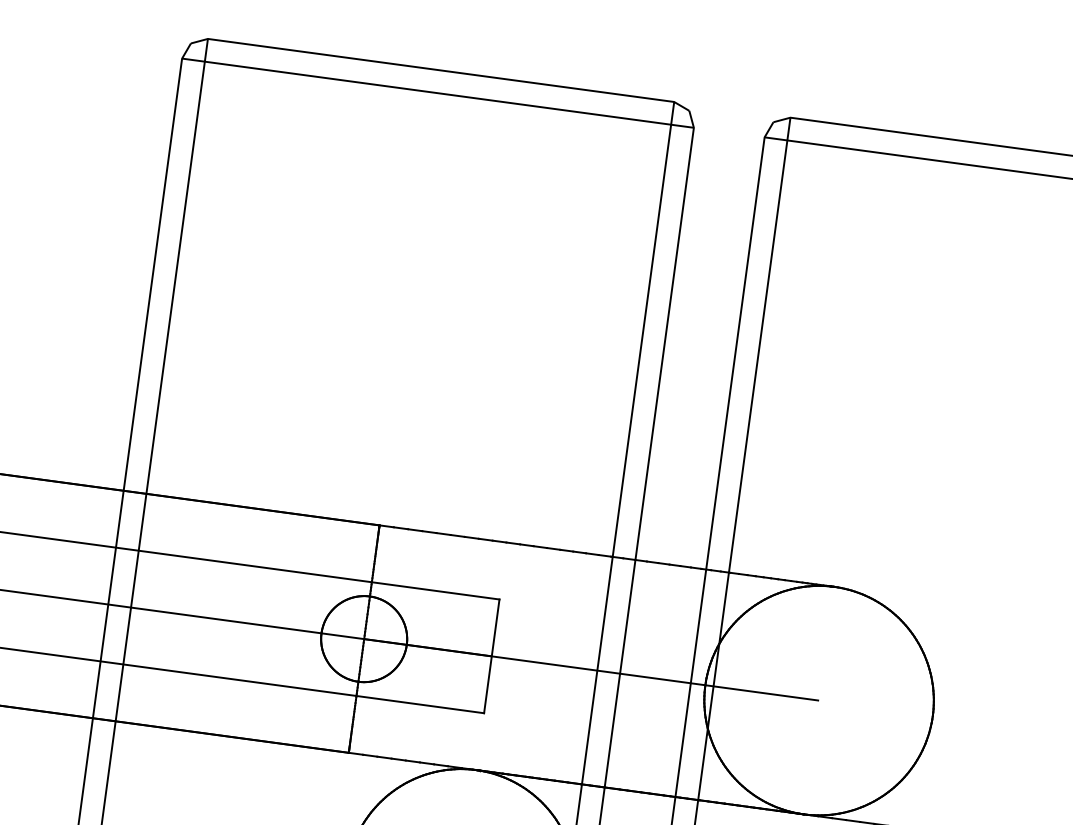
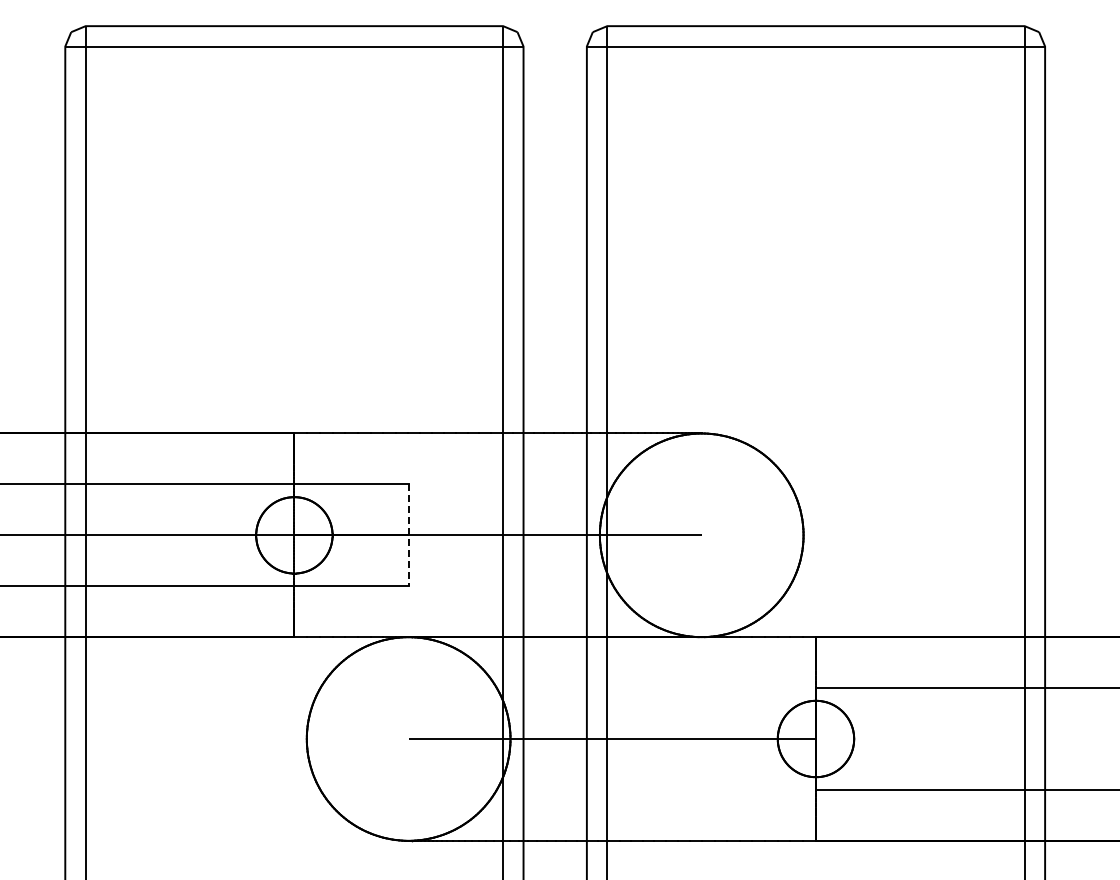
line: (491, 656) -> (408, 535), solid -> dashed

